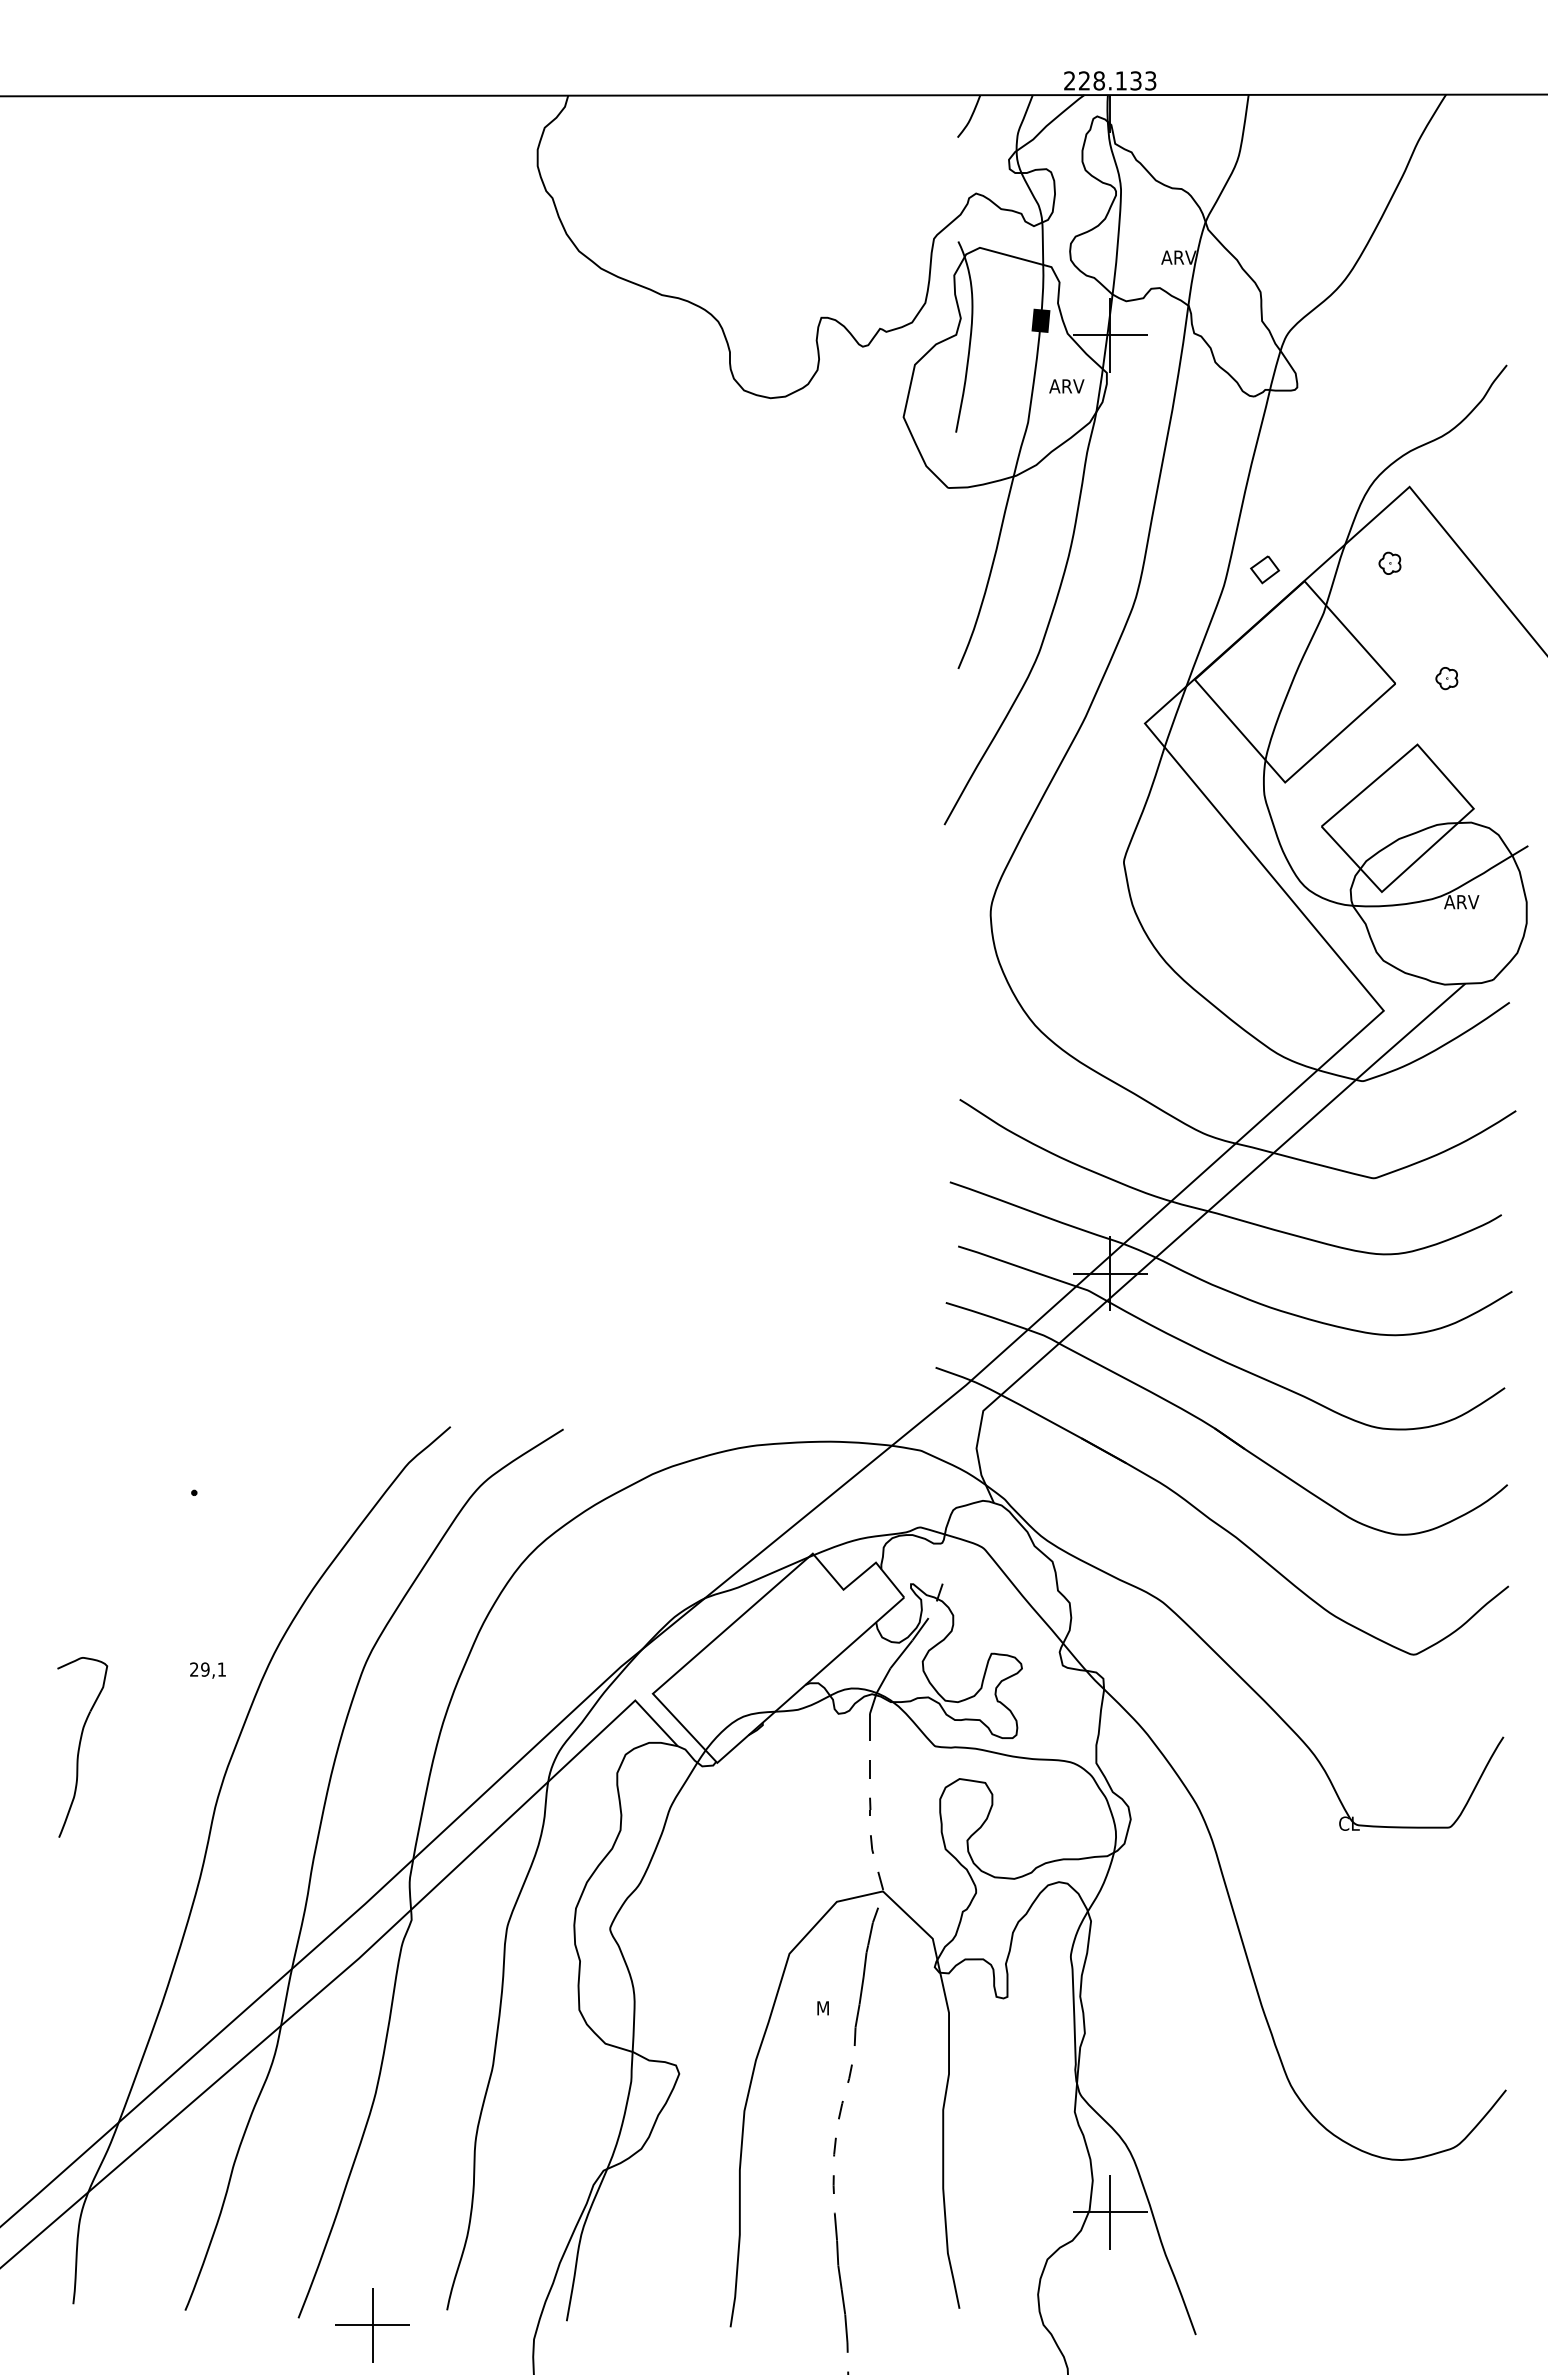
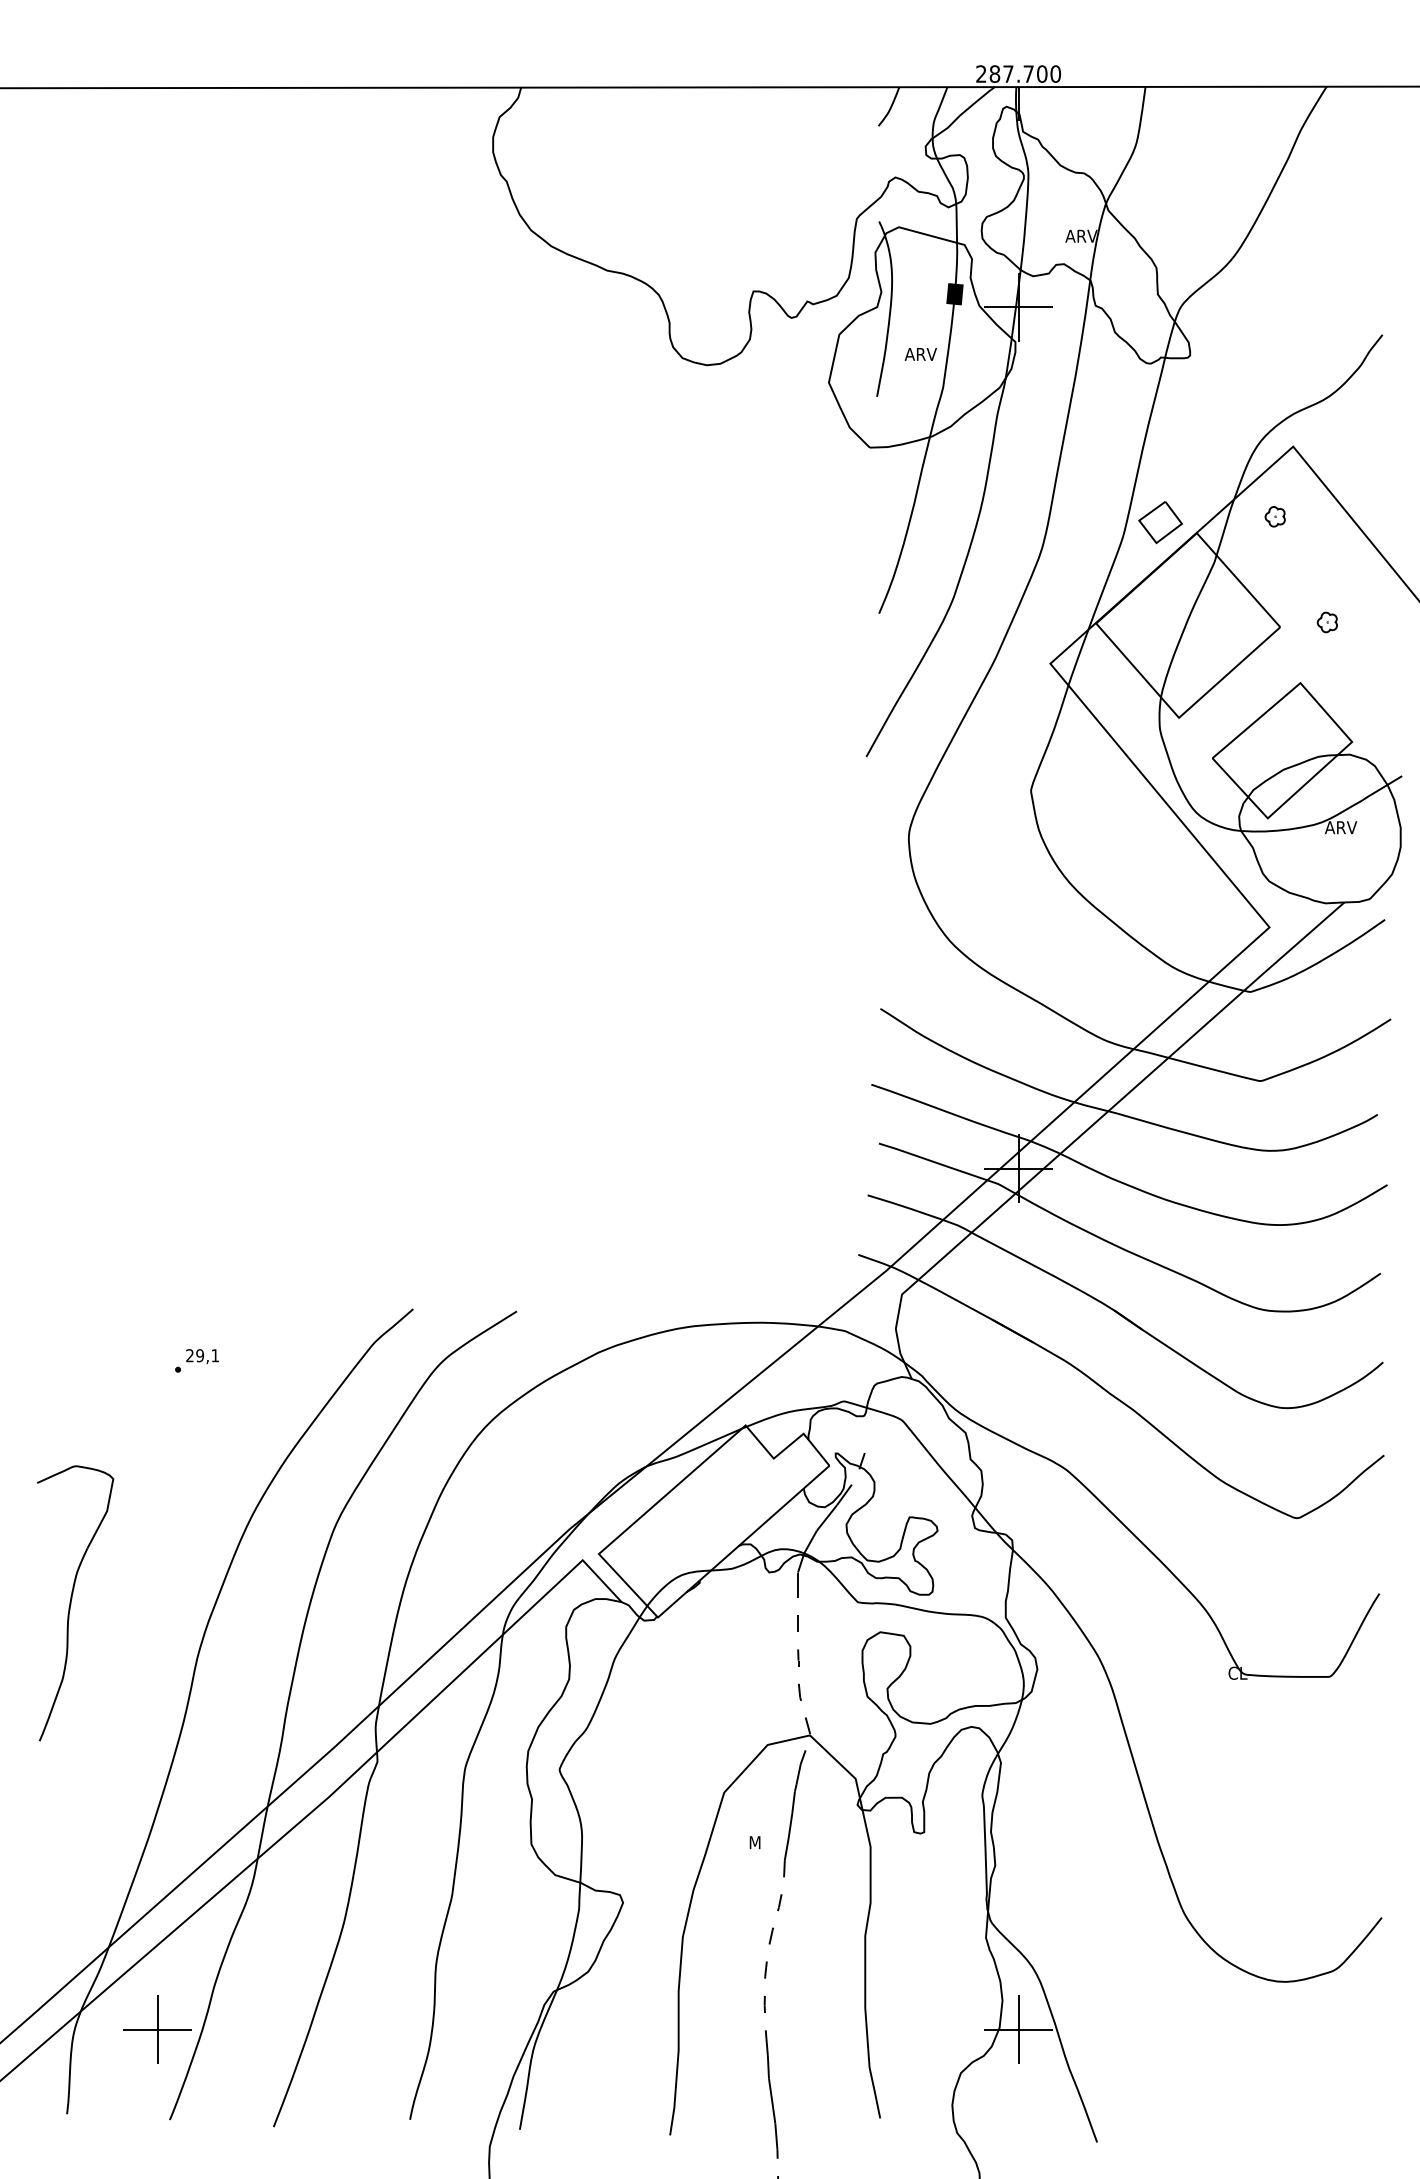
text: (1117, 80) -> (1025, 73), 228.133 -> 287.700
text: (1066, 386) -> (920, 354), moved
part: (1264, 569) -> (1160, 522), size x1.67
text: (207, 1670) -> (202, 1356), moved
part: (82, 1747) -> (75, 1603), size x1.67
part: (372, 2325) -> (157, 2030), moved

